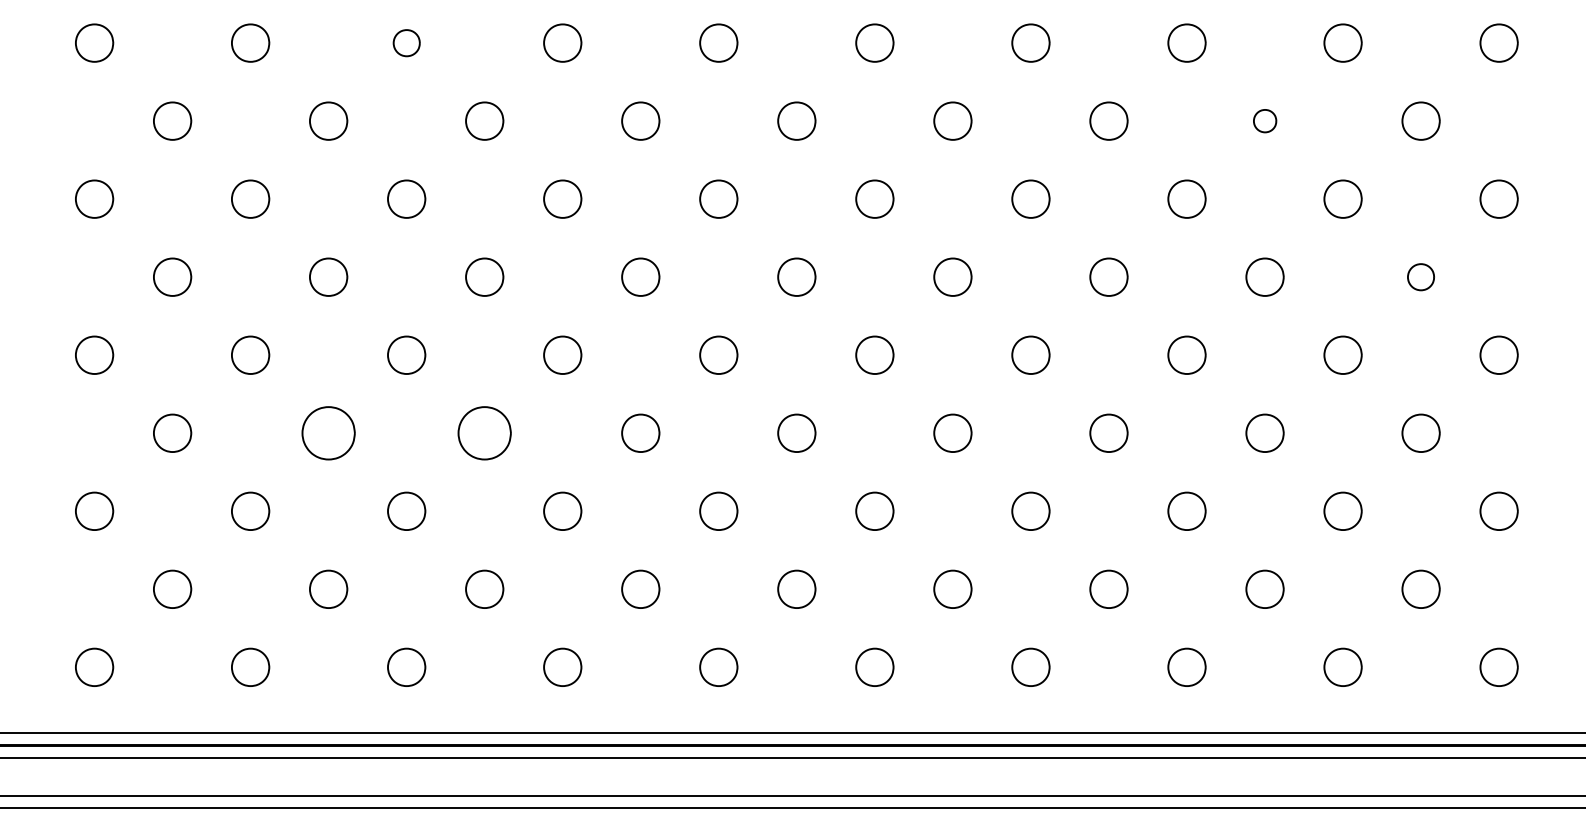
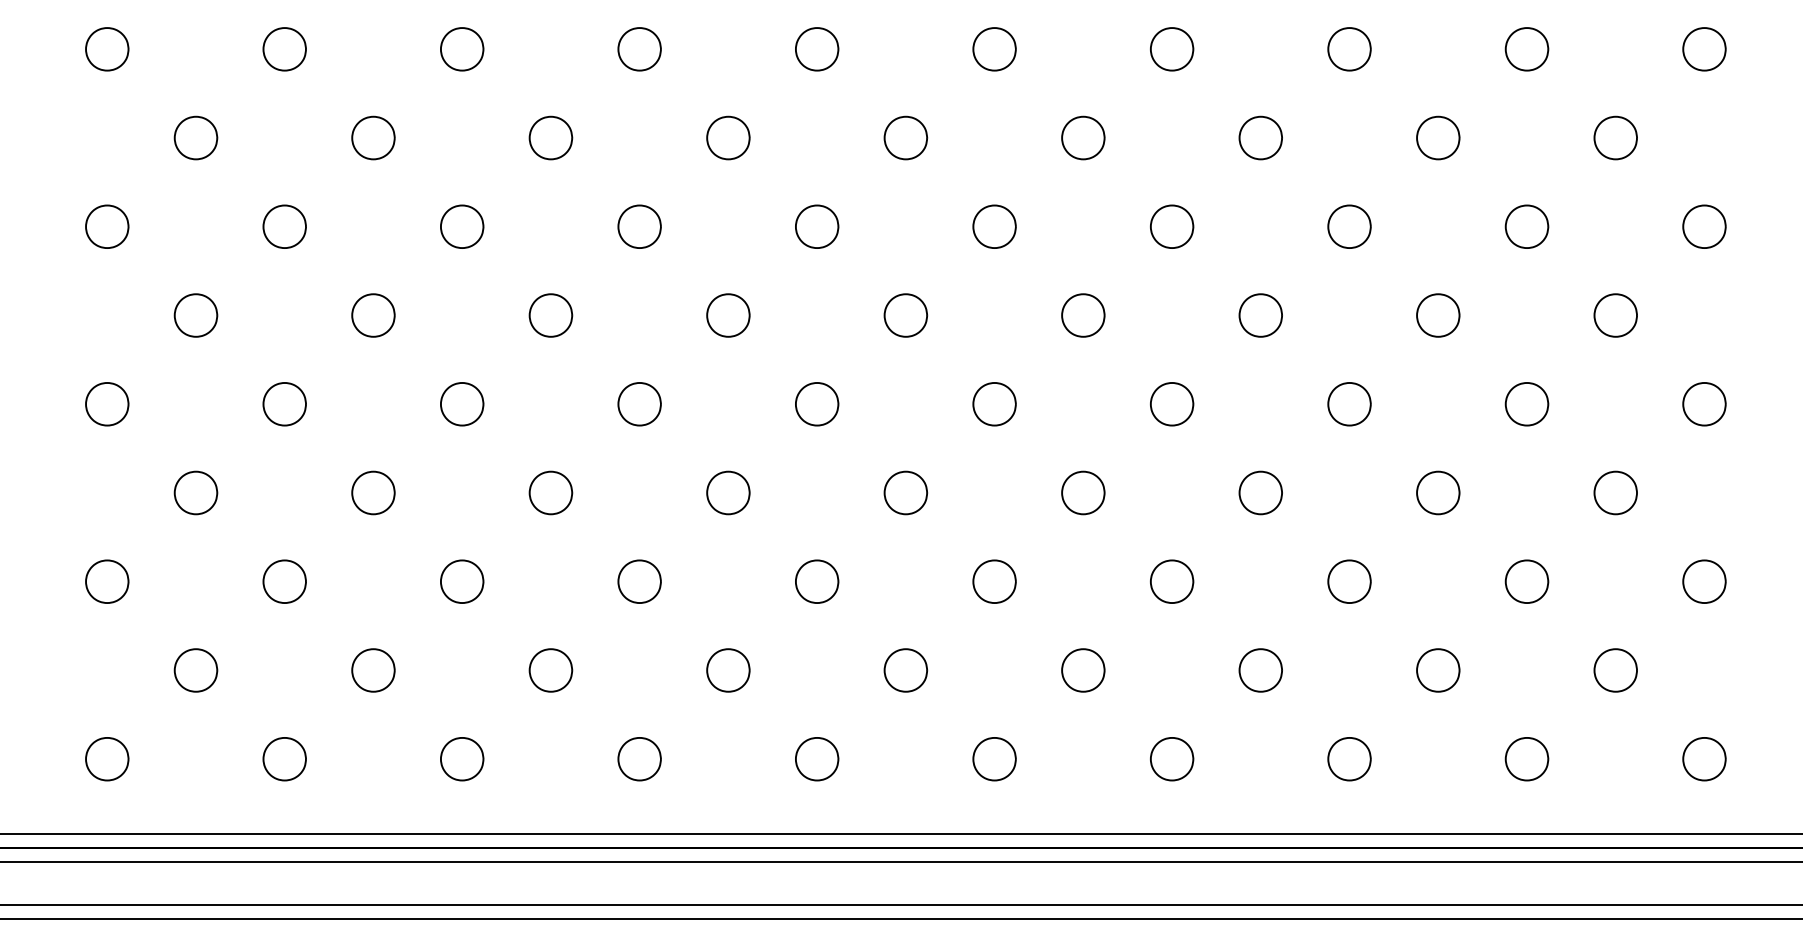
part: (406, 43) -> (462, 49), size x1.43
part: (1265, 120) -> (1438, 137), size x1.67
part: (1420, 277) -> (1615, 315), size x1.43
part: (328, 432) -> (373, 492), size x0.71
part: (484, 432) -> (550, 492), size x0.71

